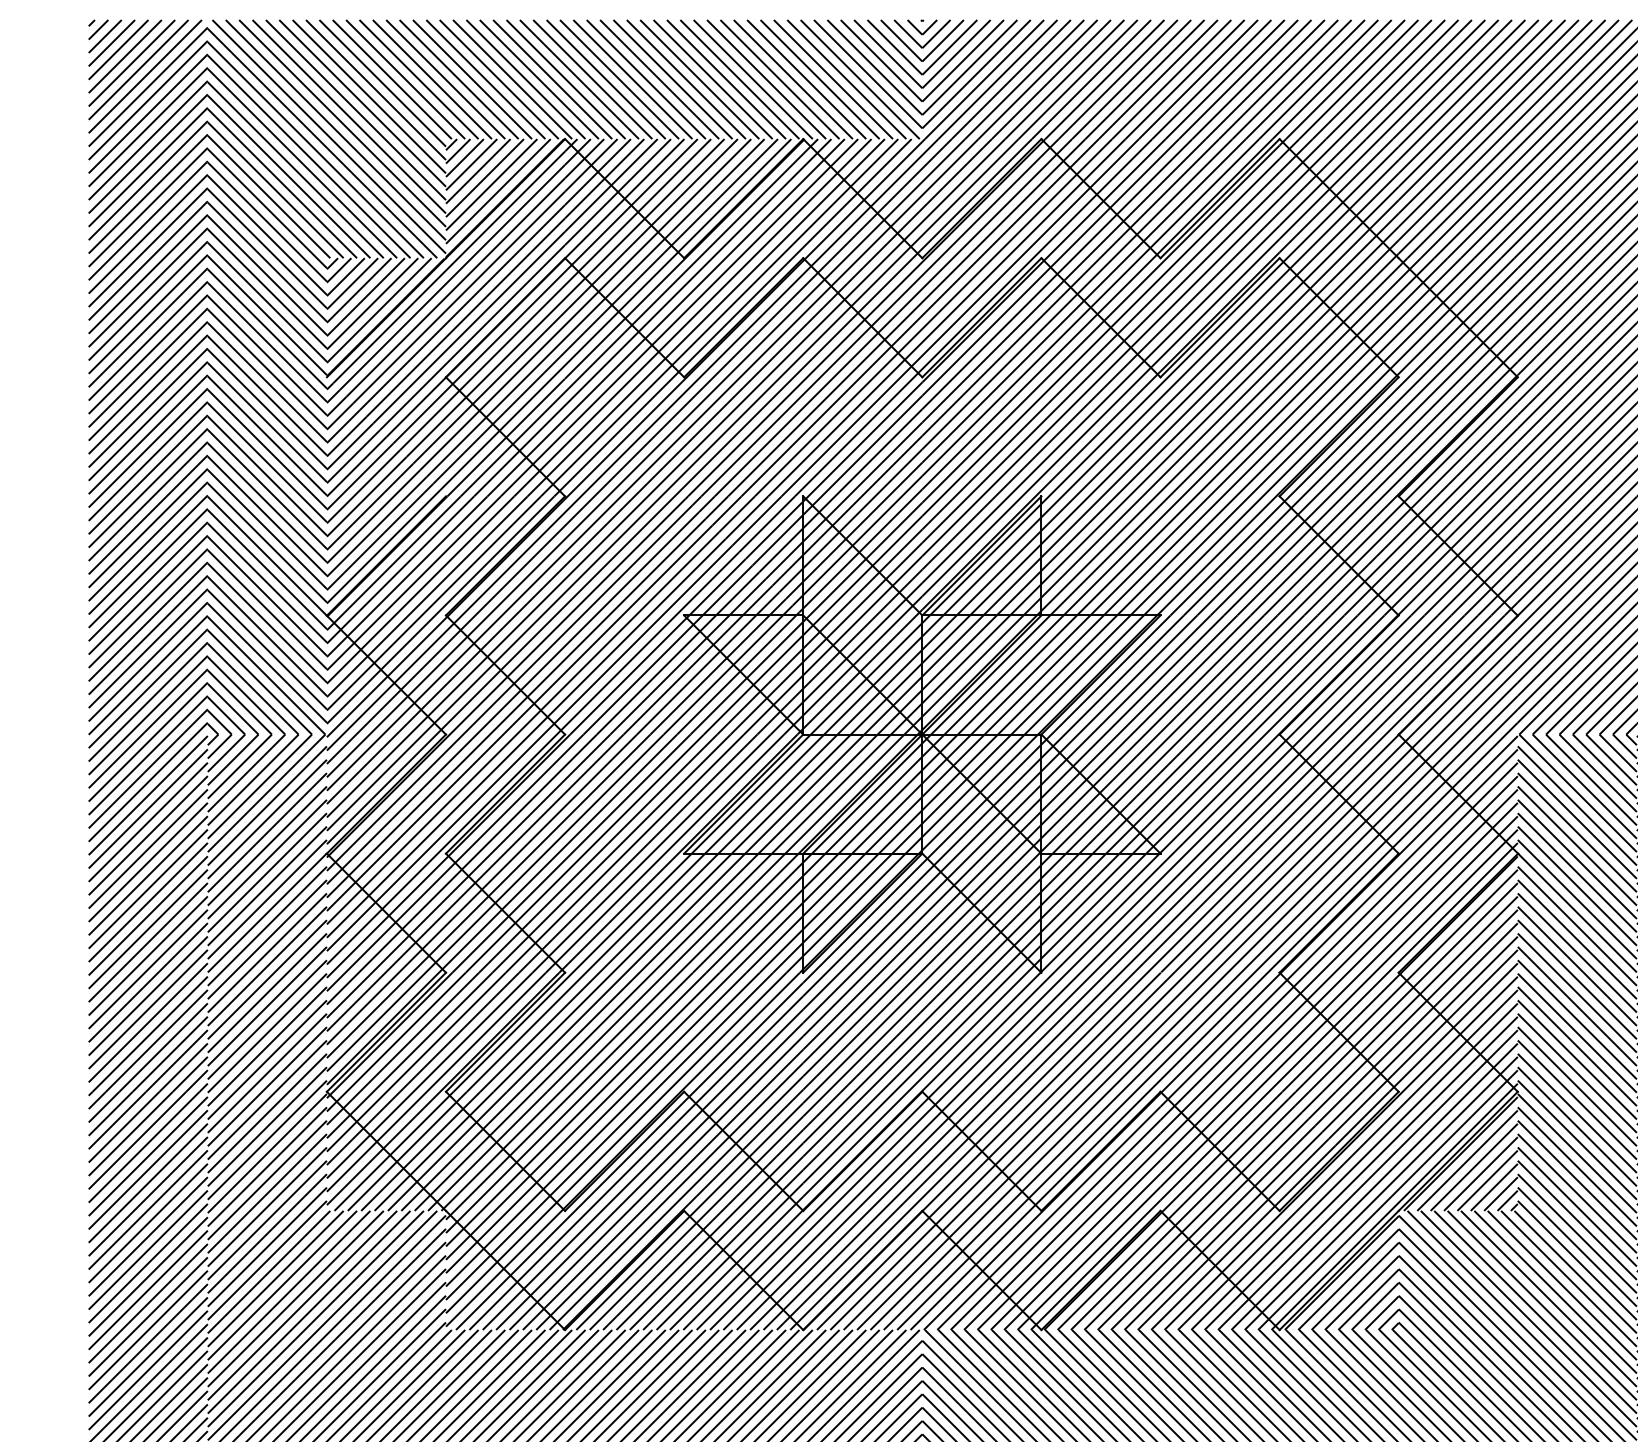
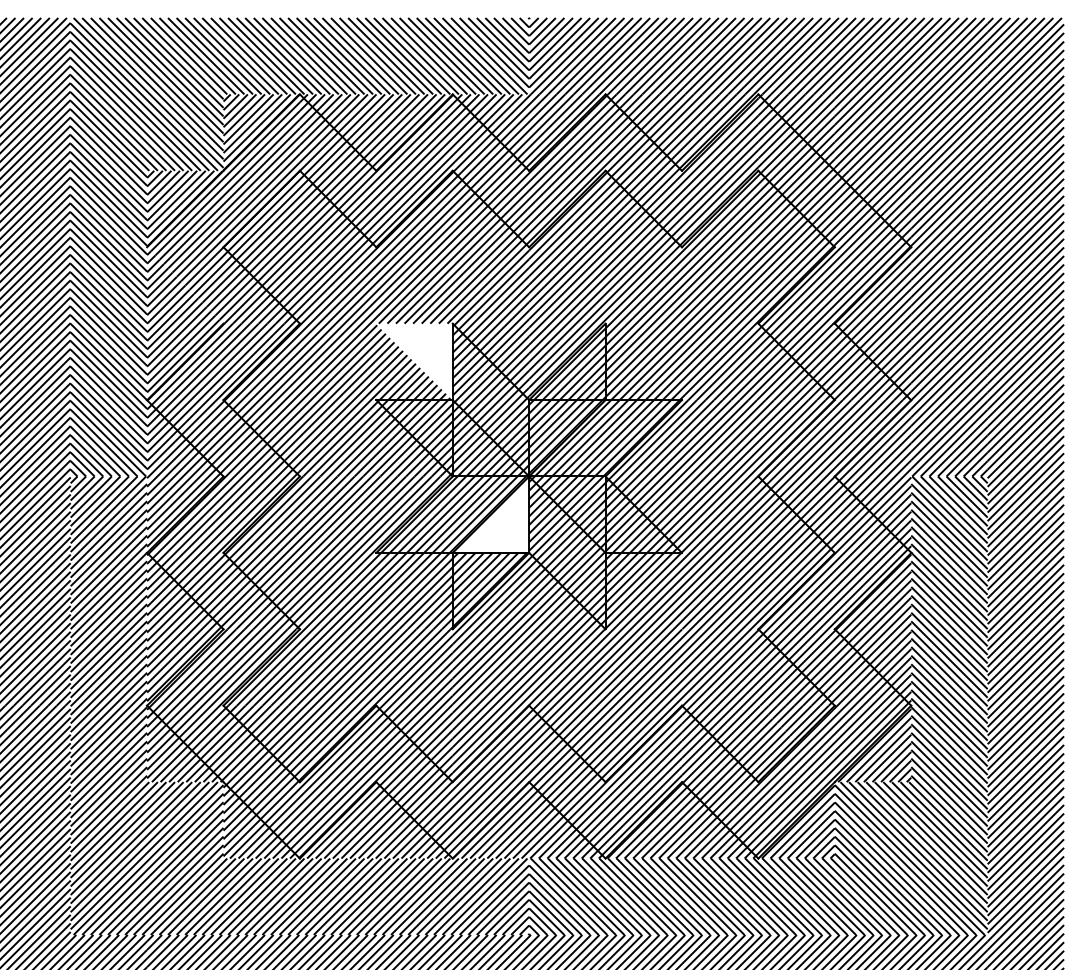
hatch: (743, 553) -> (414, 360), removed
hatch: (866, 798) -> (493, 517), removed

